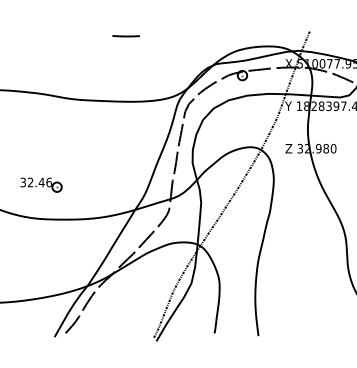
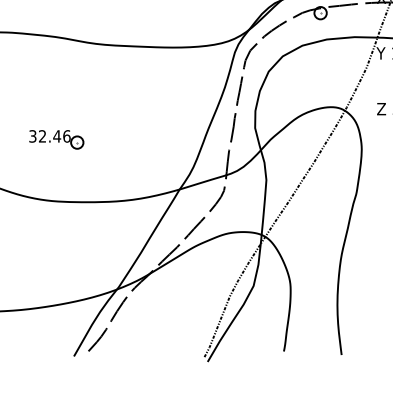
part: (41, 184) -> (56, 139), moved

